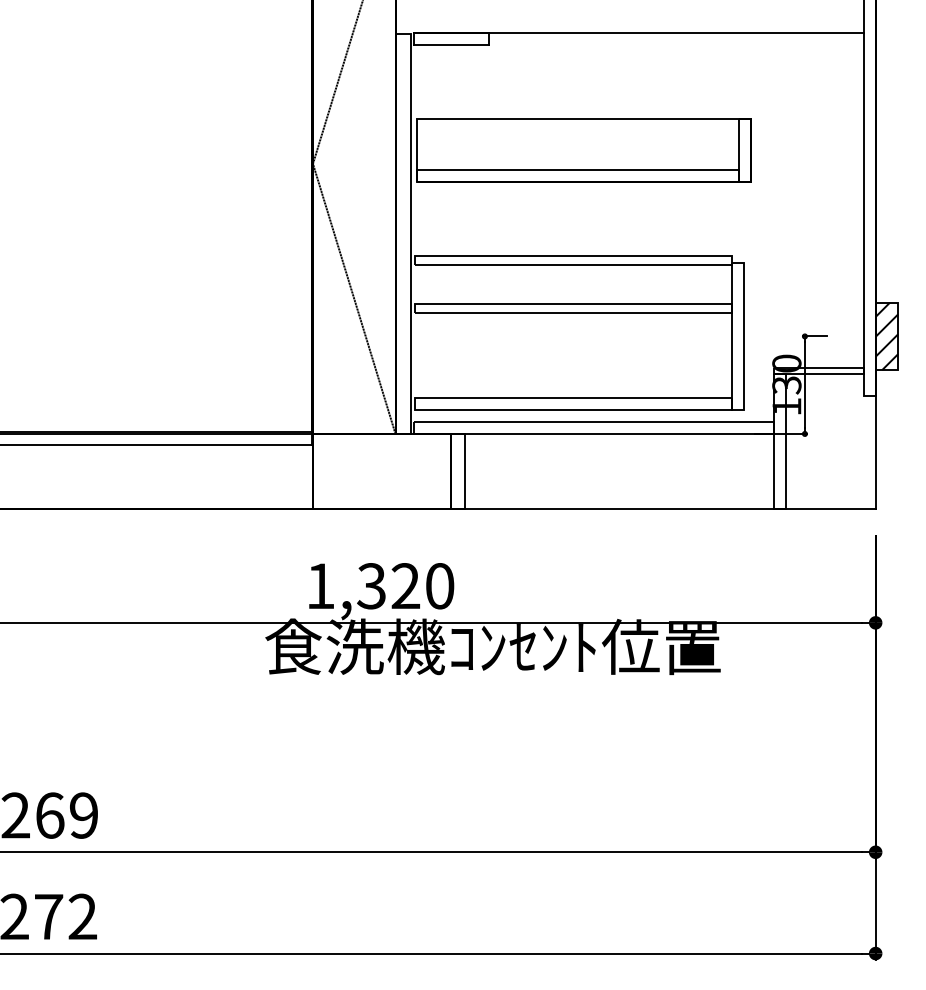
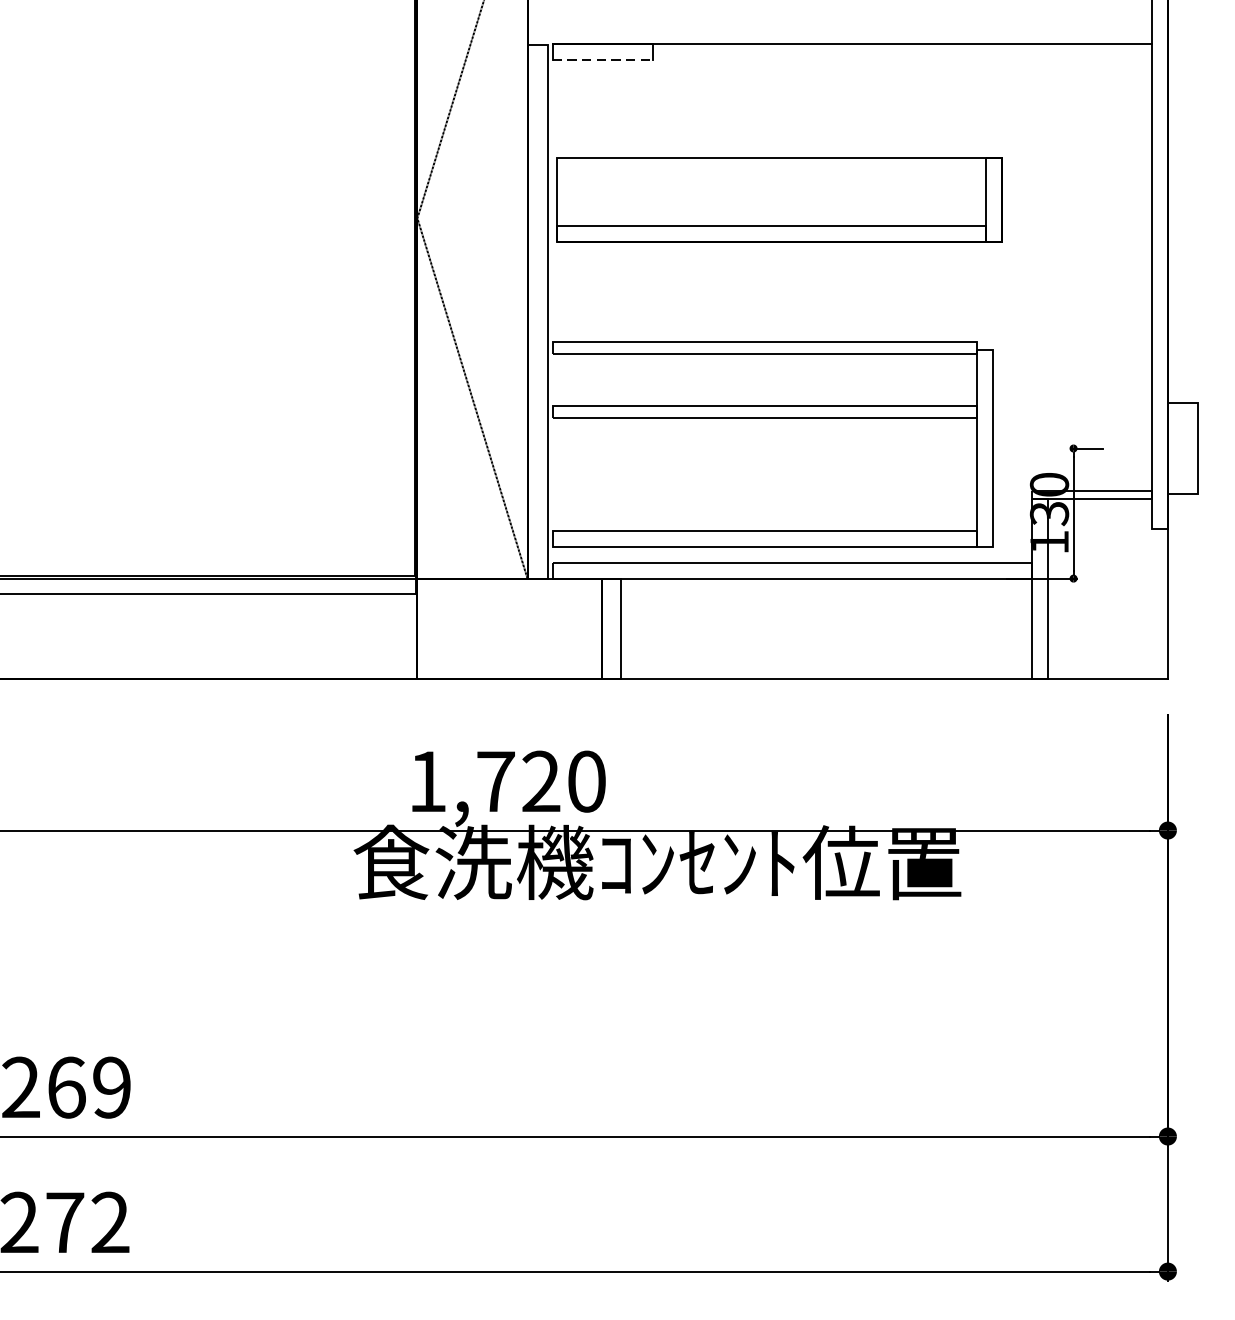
line: (451, 45) -> (602, 60), solid -> dashed
hatch: (886, 336) -> (1182, 448), removed
text: (371, 586) -> (495, 782), 1,320 -> 1,720

